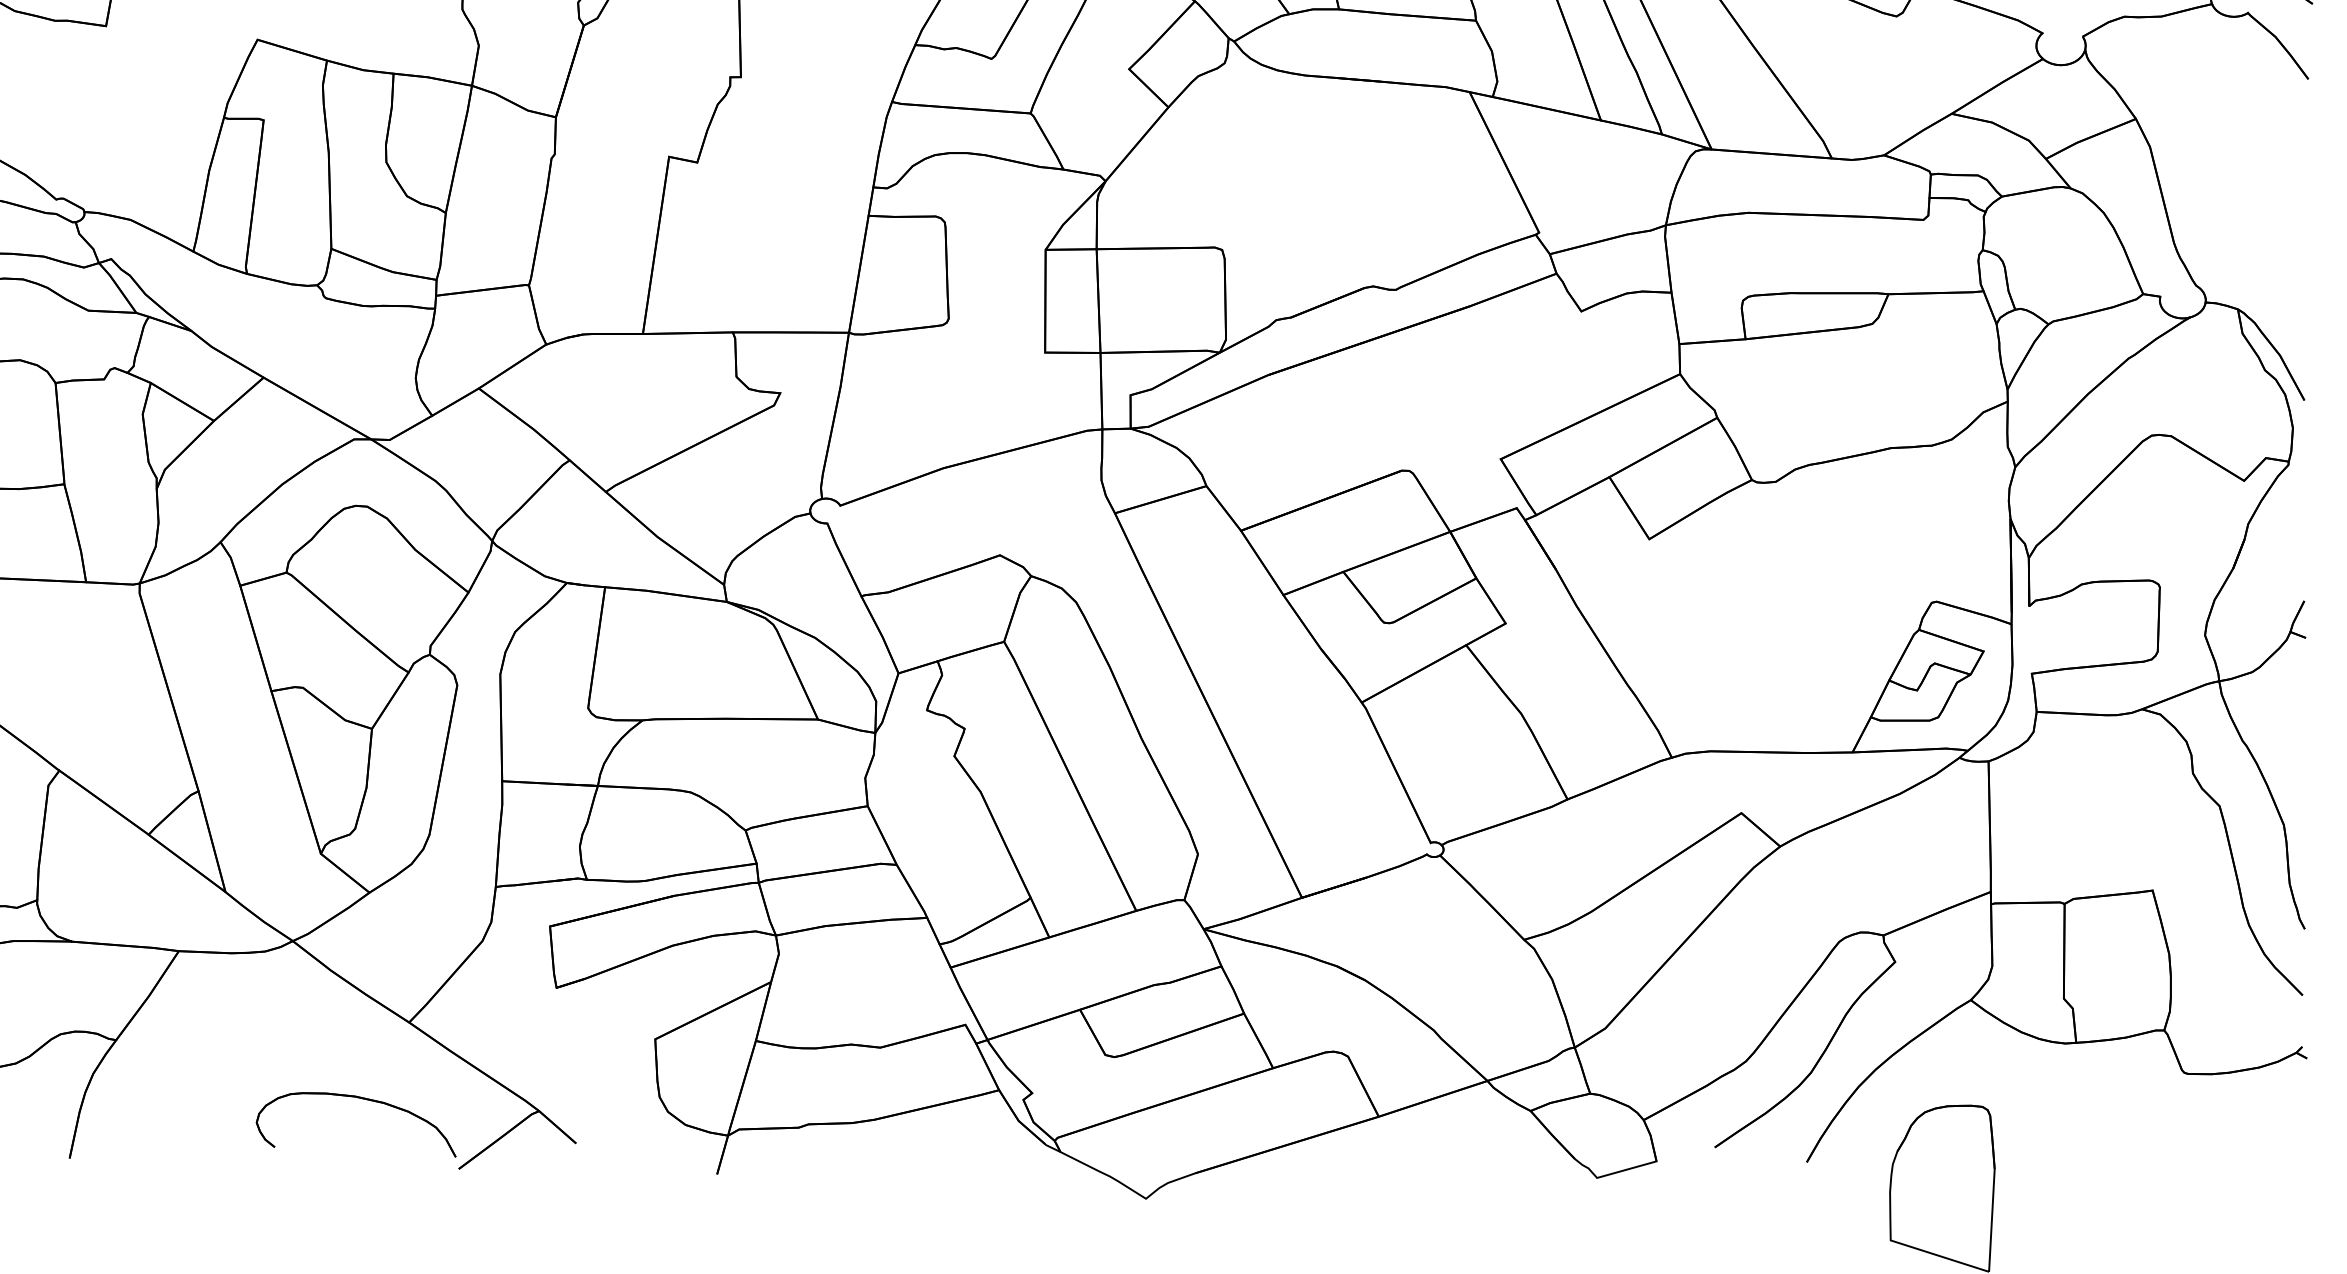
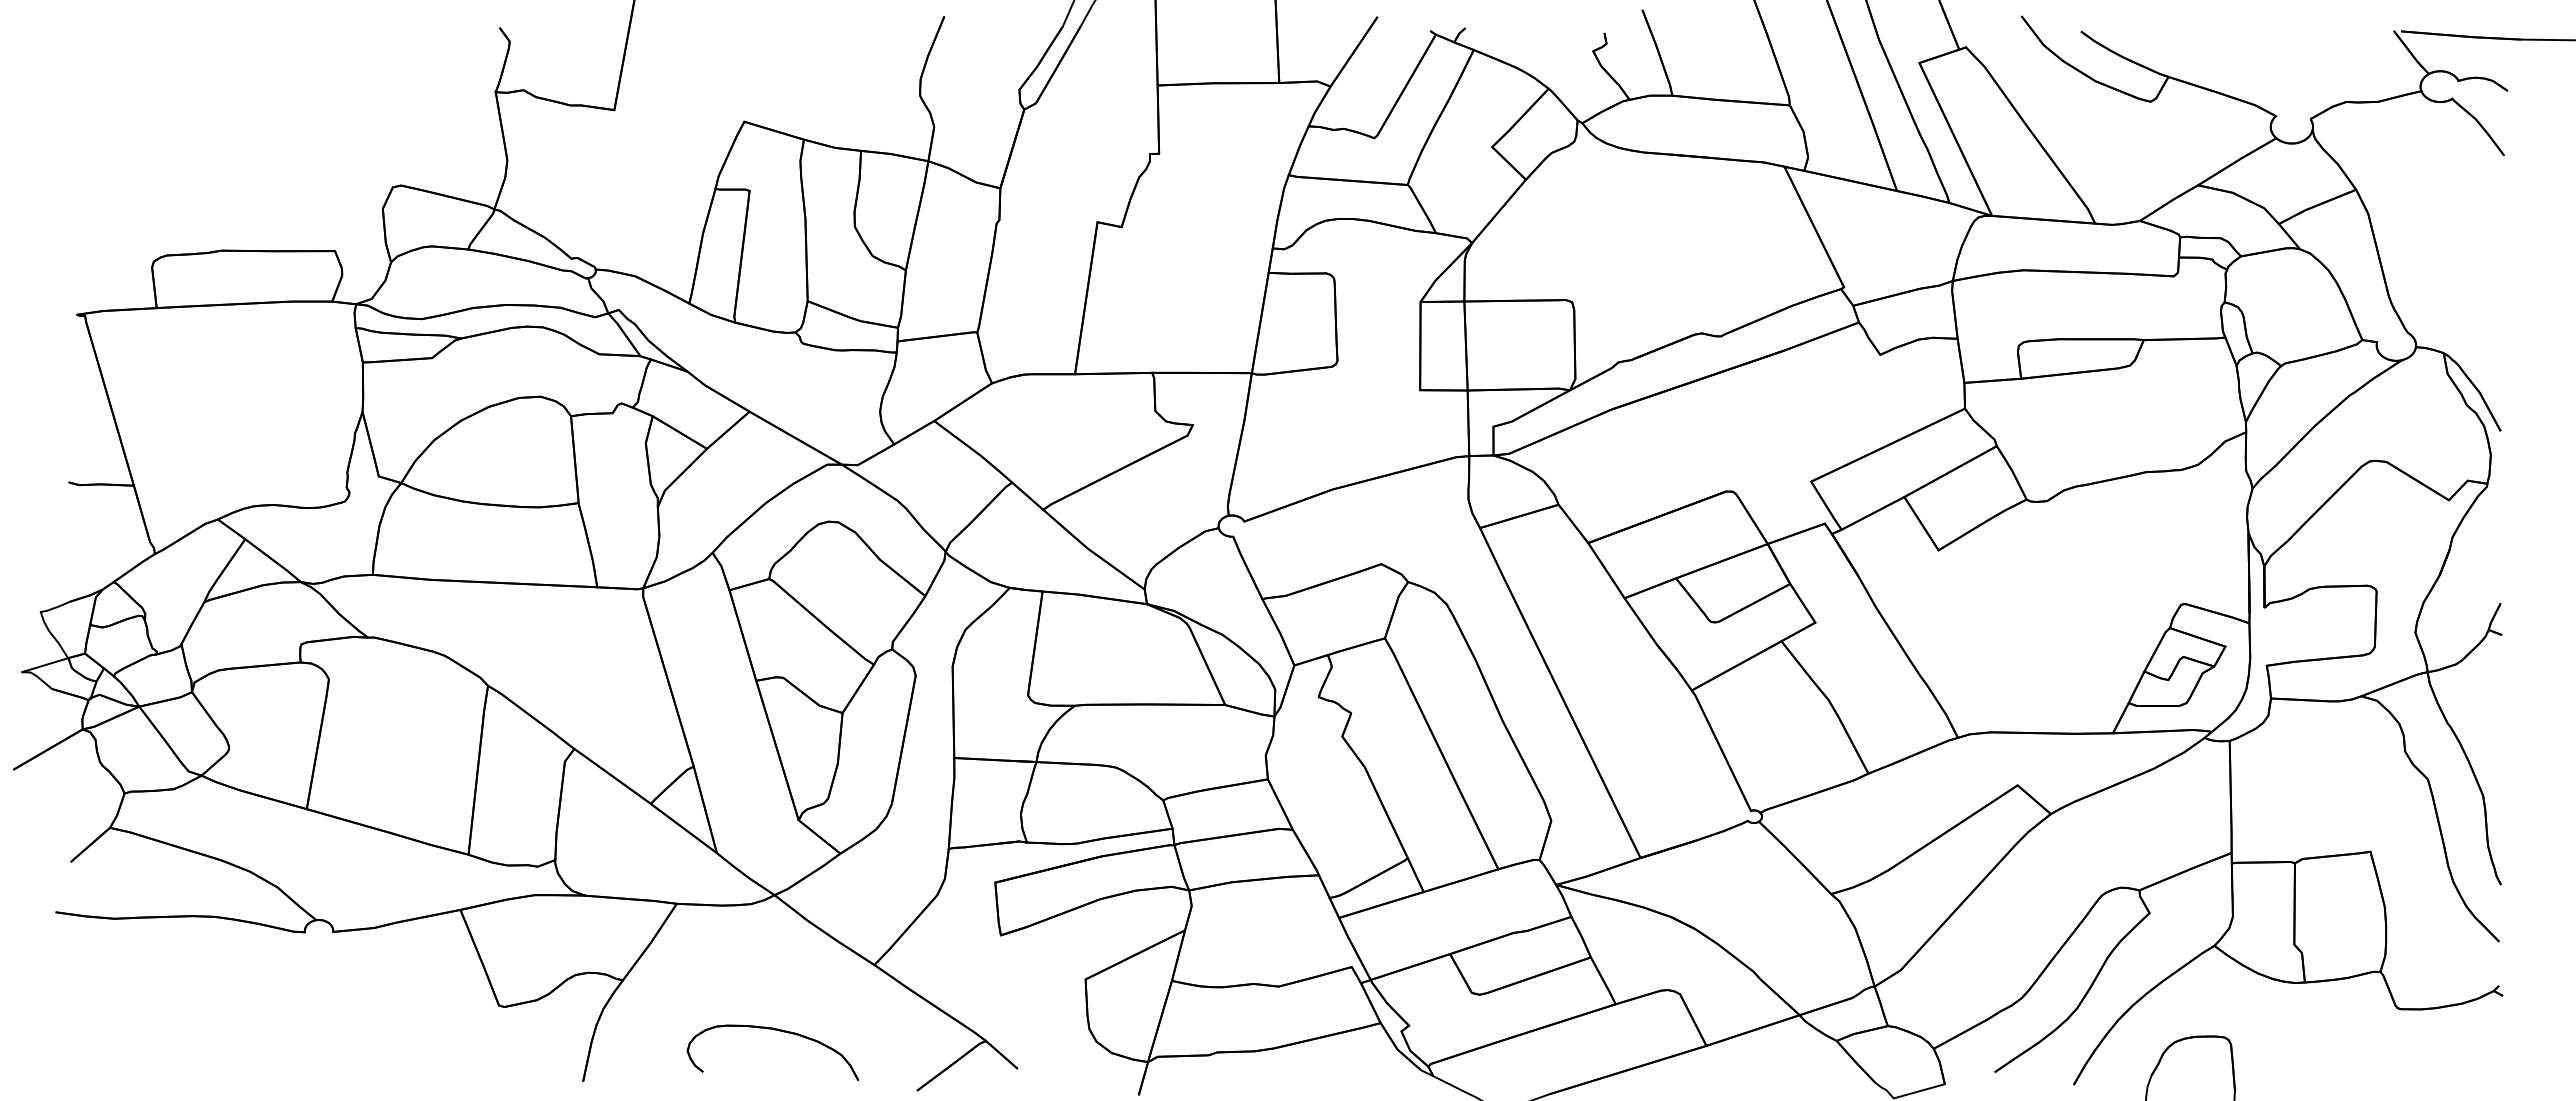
part: (357, 1098) -> (774, 1030), moved

